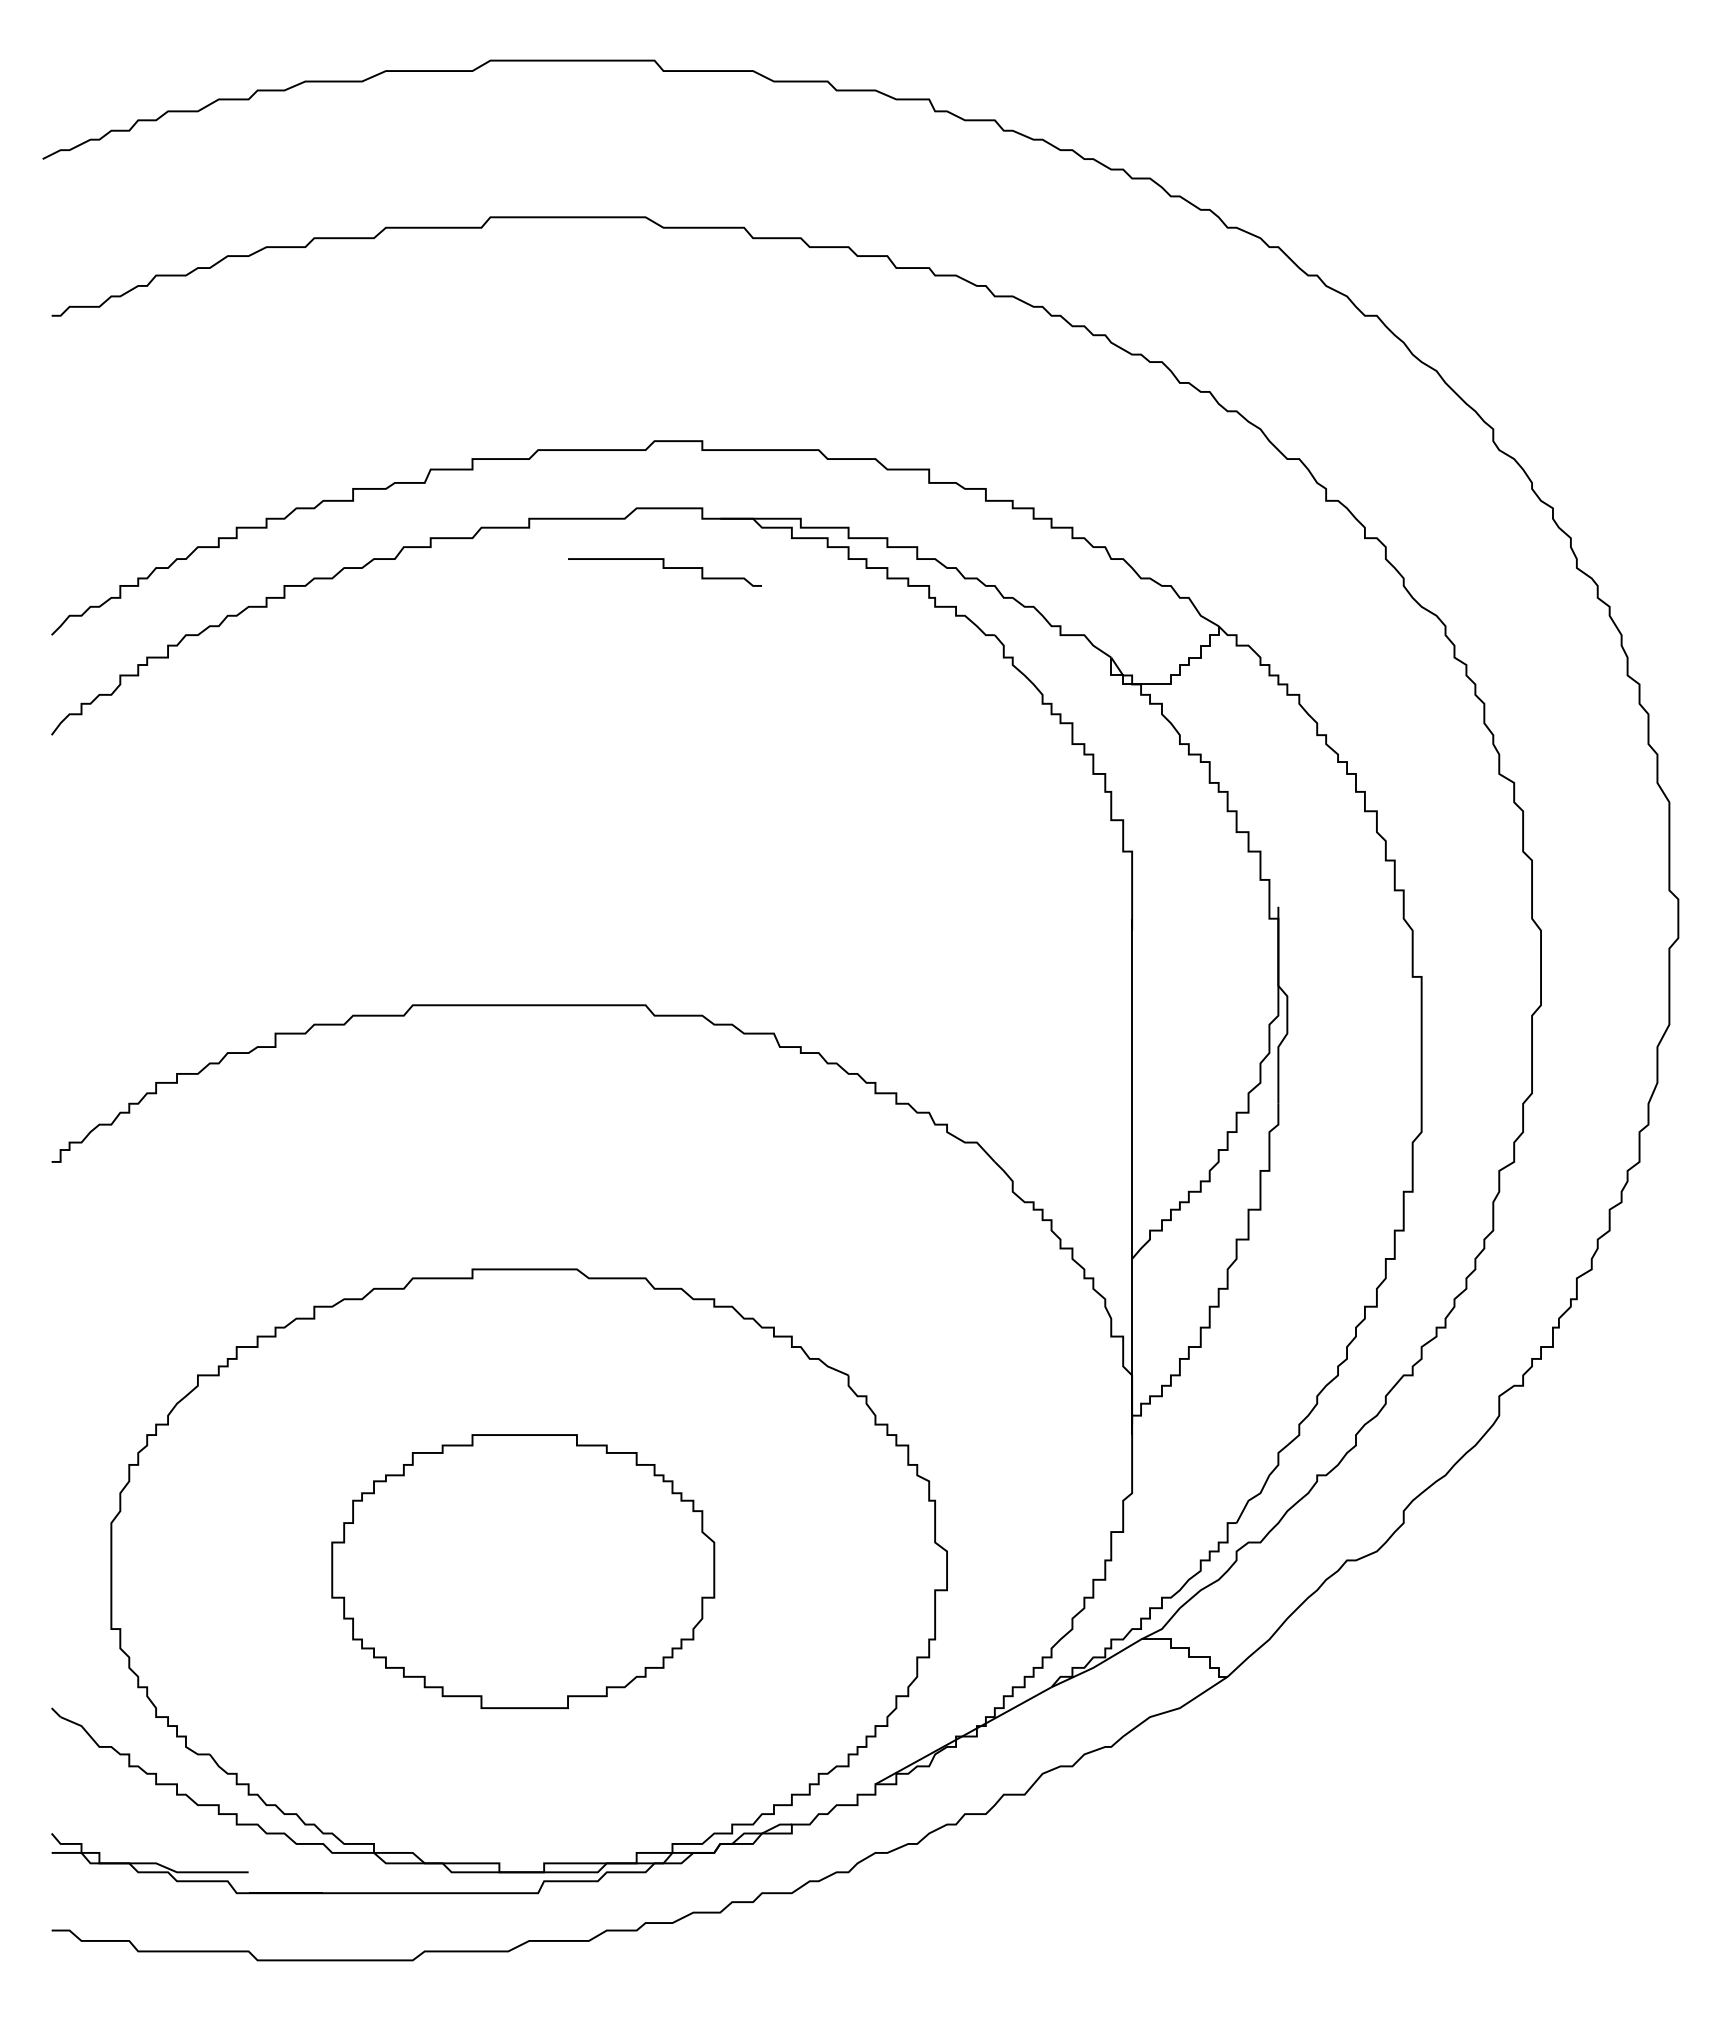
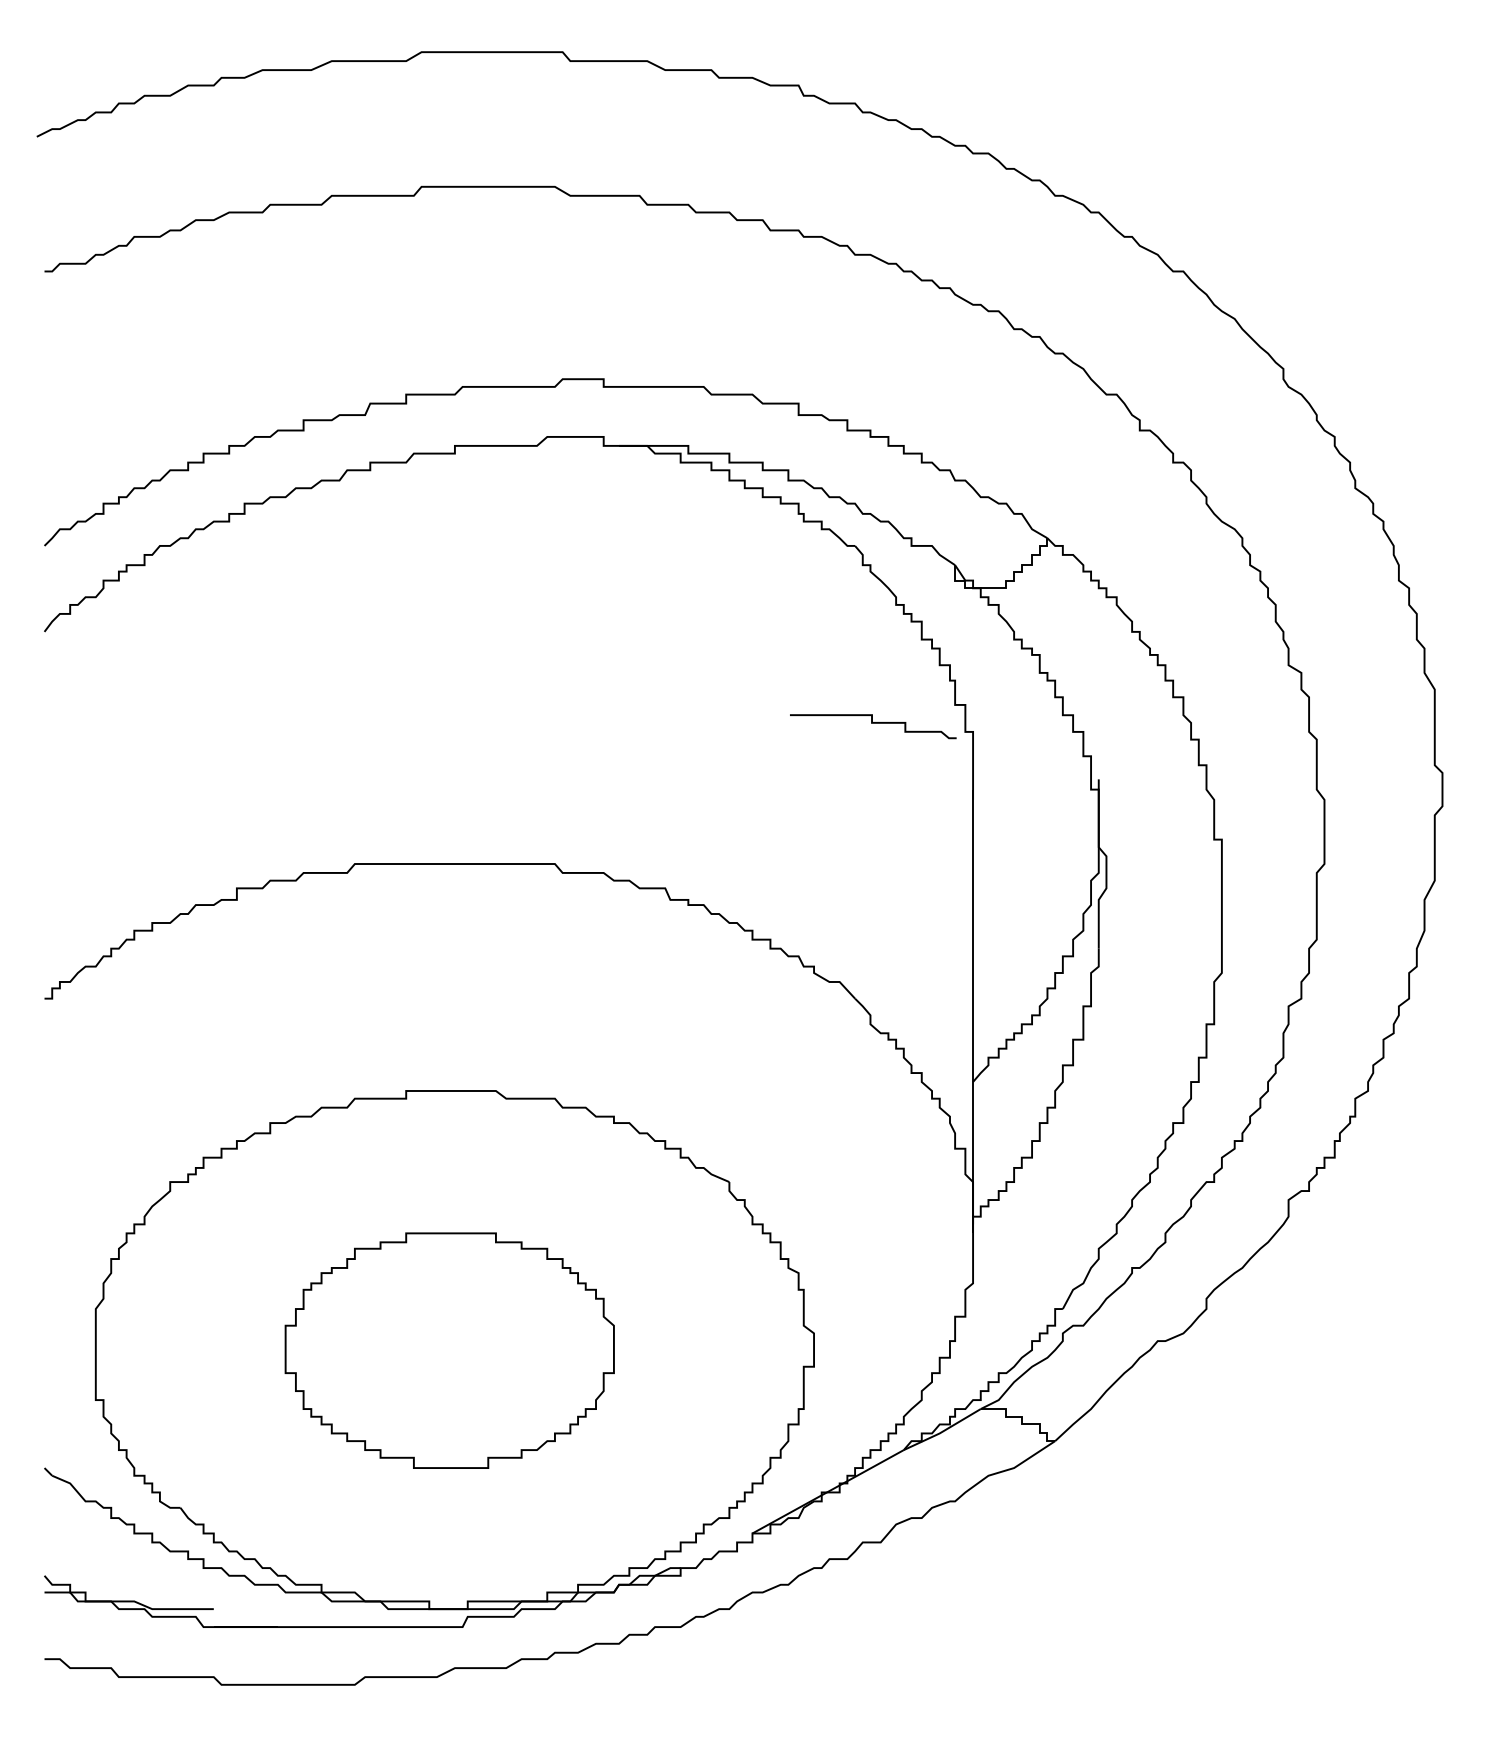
curve: (664, 568) -> (872, 723), moved

